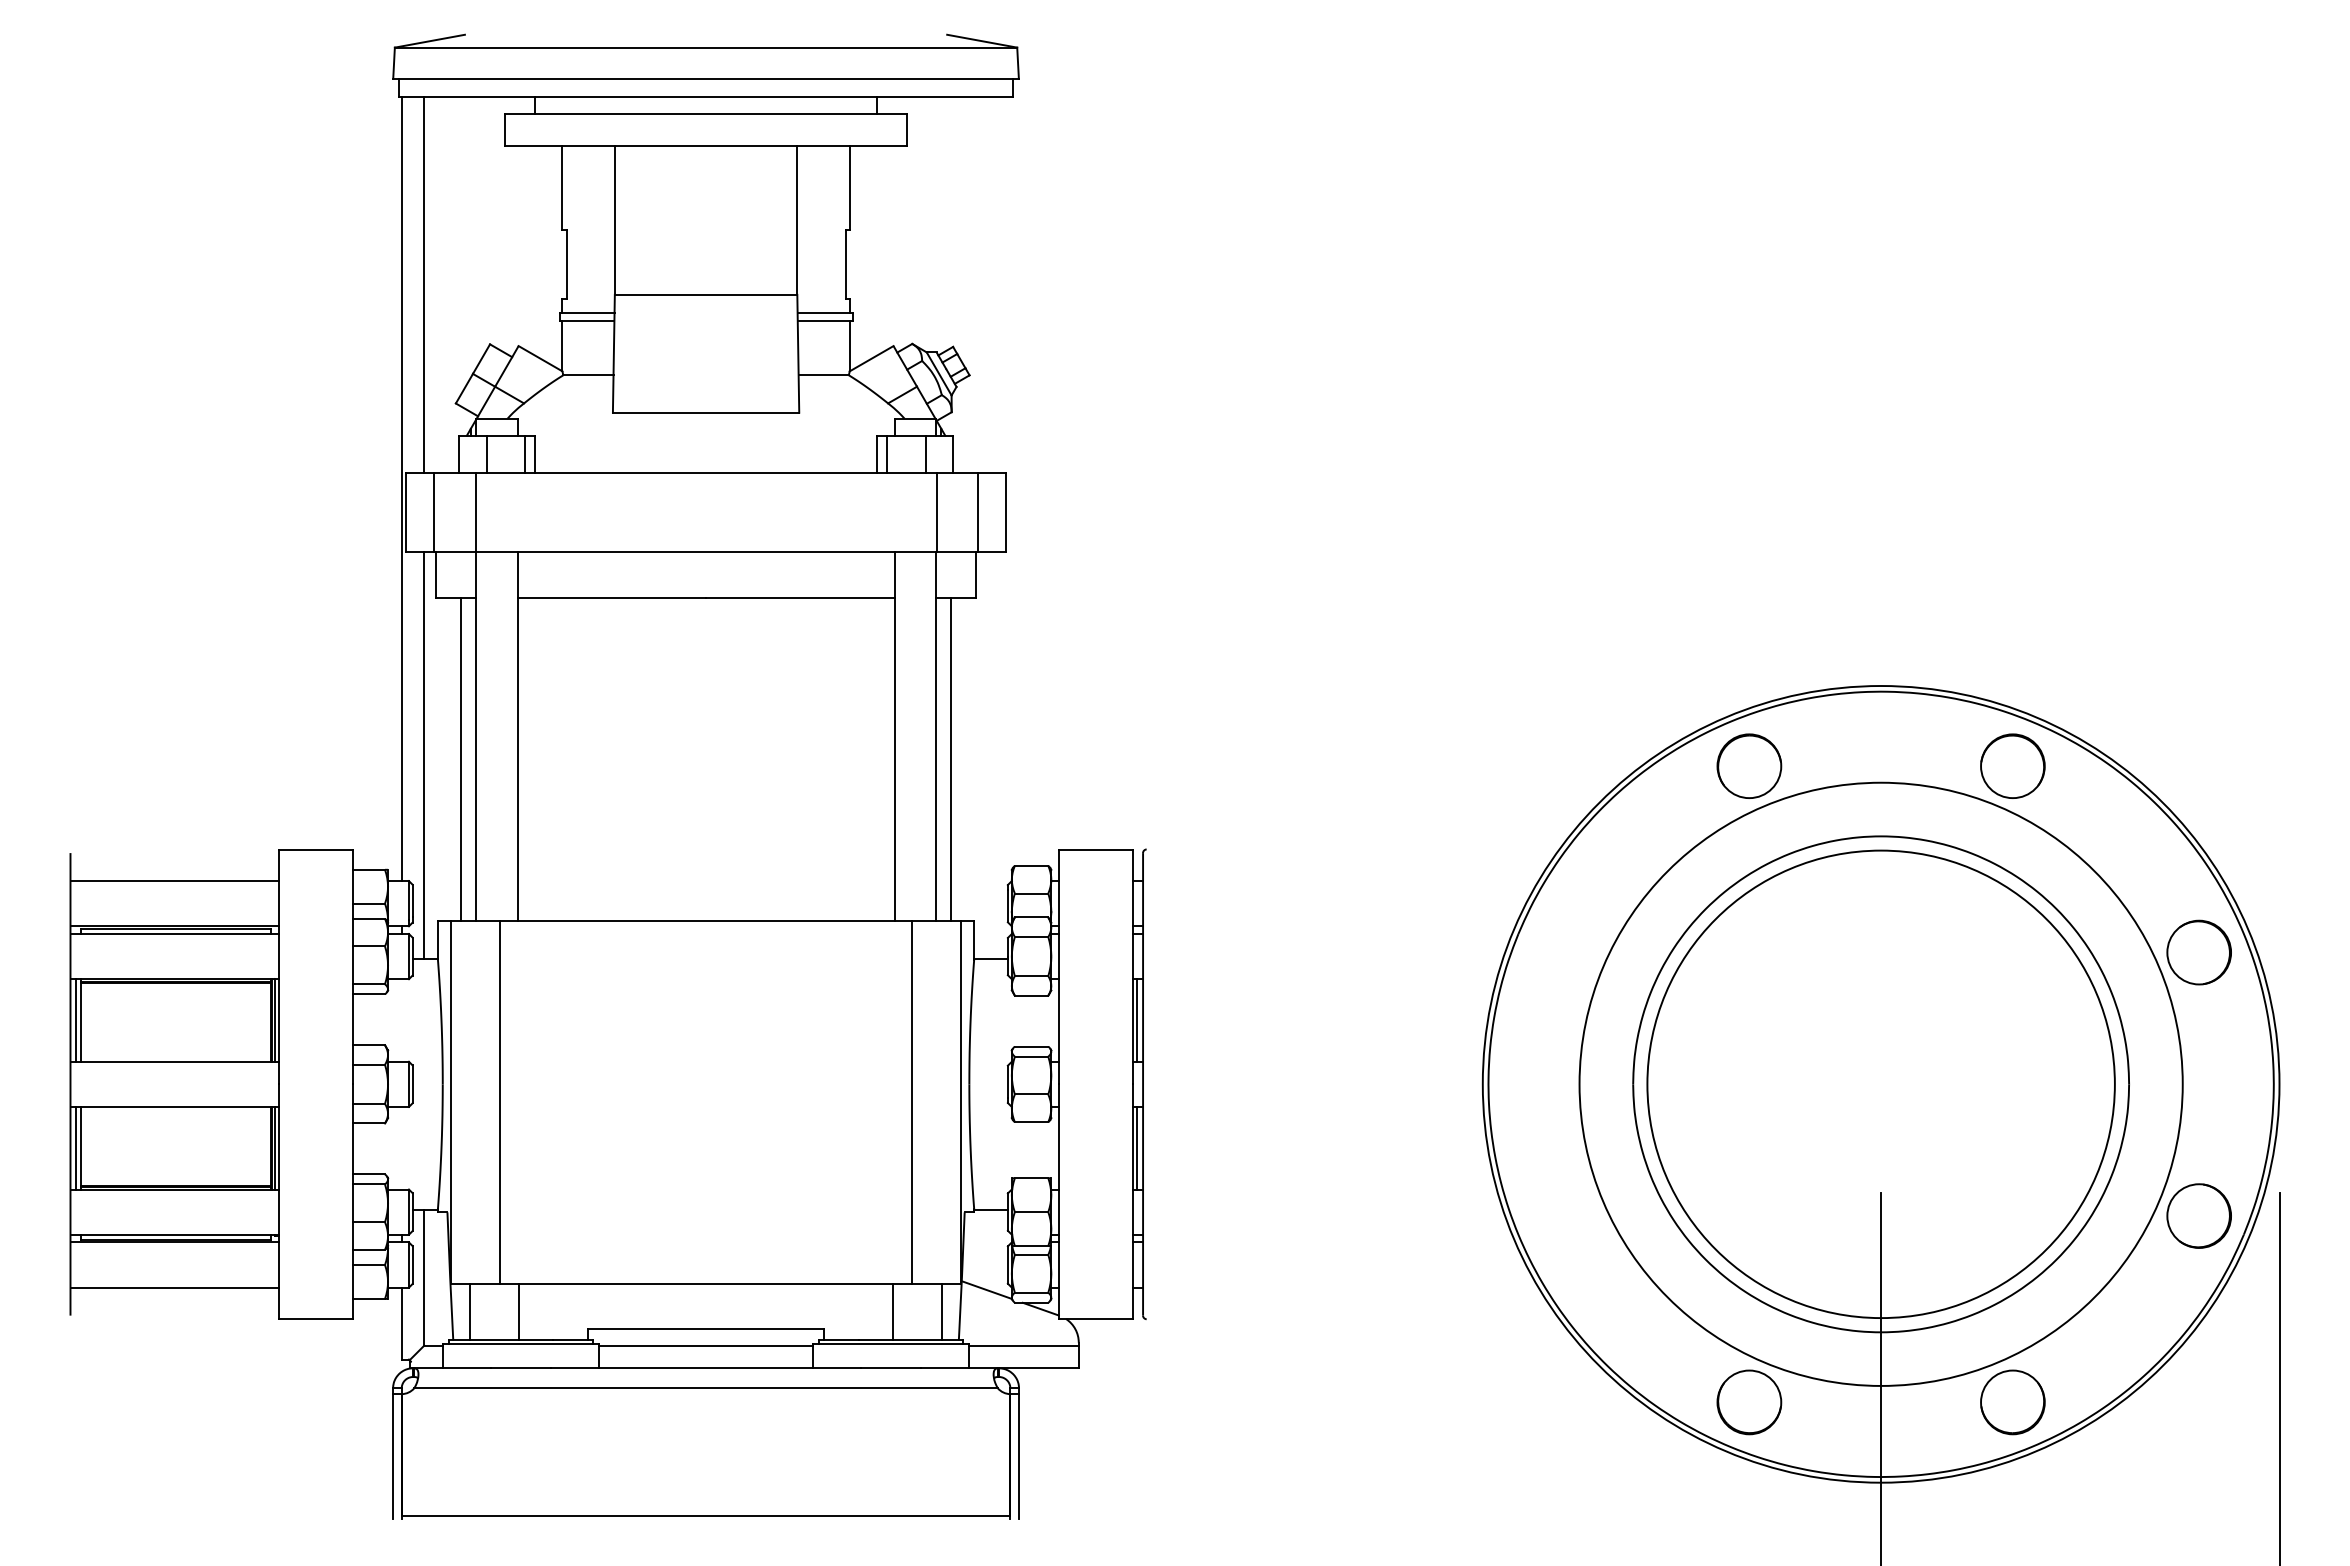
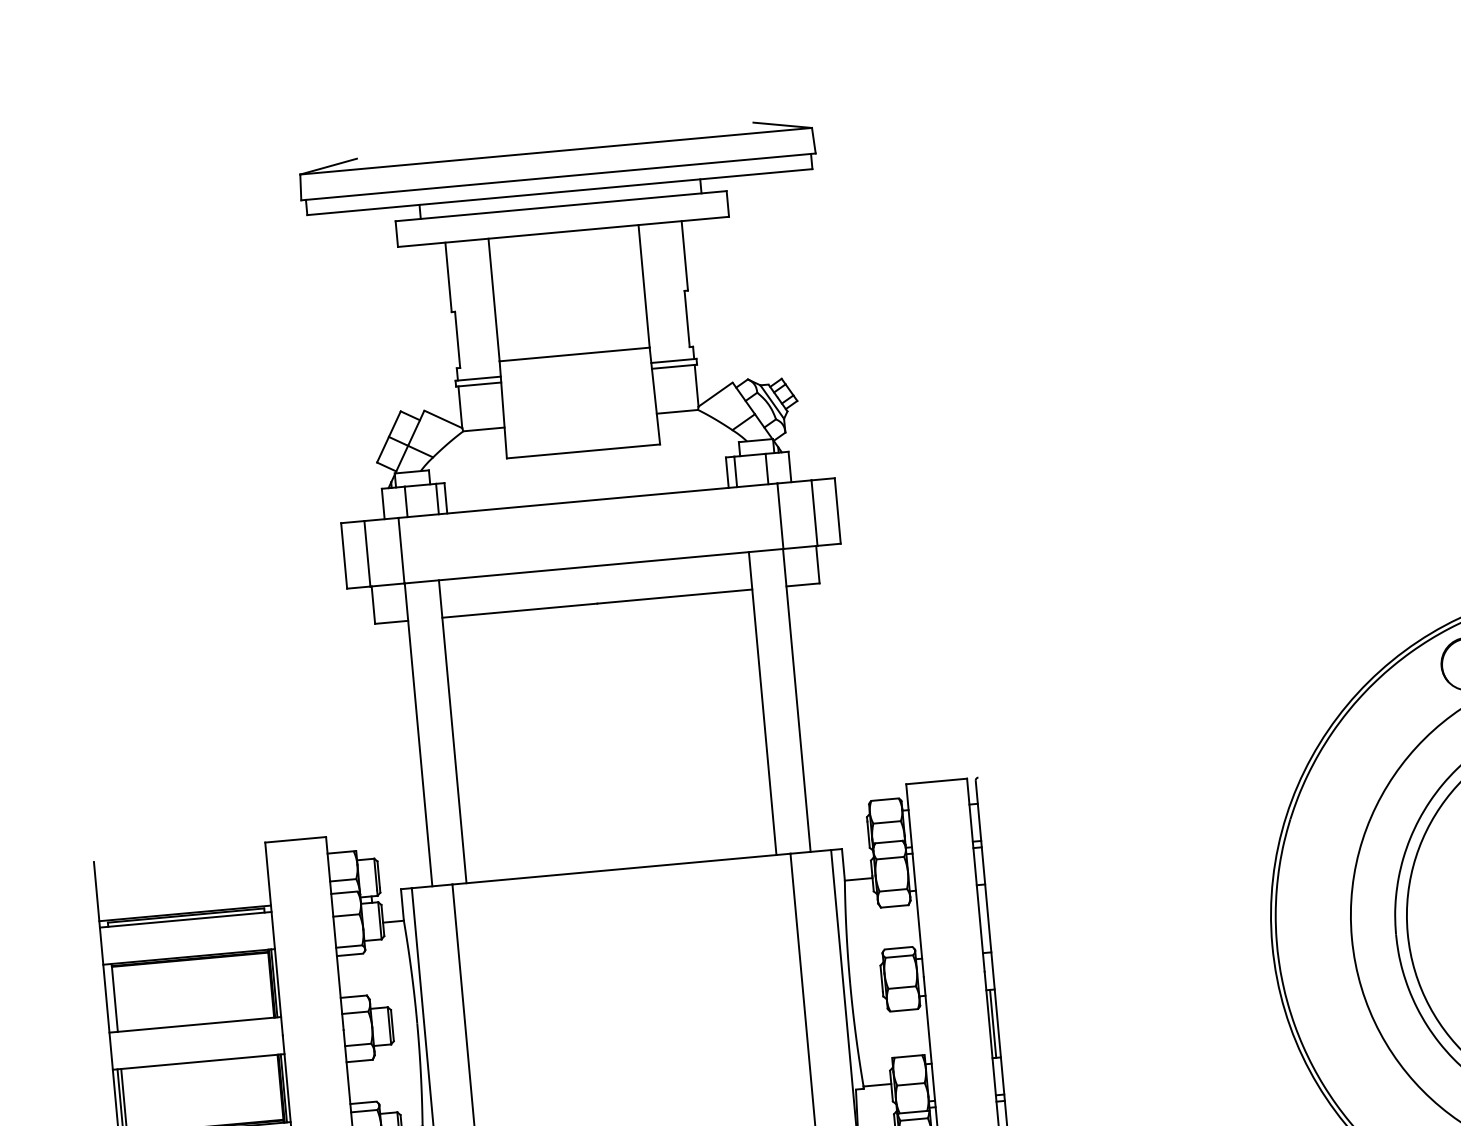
line: (424, 284) -> (342, 367), removed
line: (401, 489) -> (338, 537), removed
line: (424, 755) -> (377, 754), removed
line: (461, 758) -> (408, 754), removed
line: (950, 758) -> (810, 717), removed
line: (174, 881) -> (181, 876), removed
line: (76, 1020) -> (111, 998), removed
line: (1137, 1020) -> (983, 918), removed

